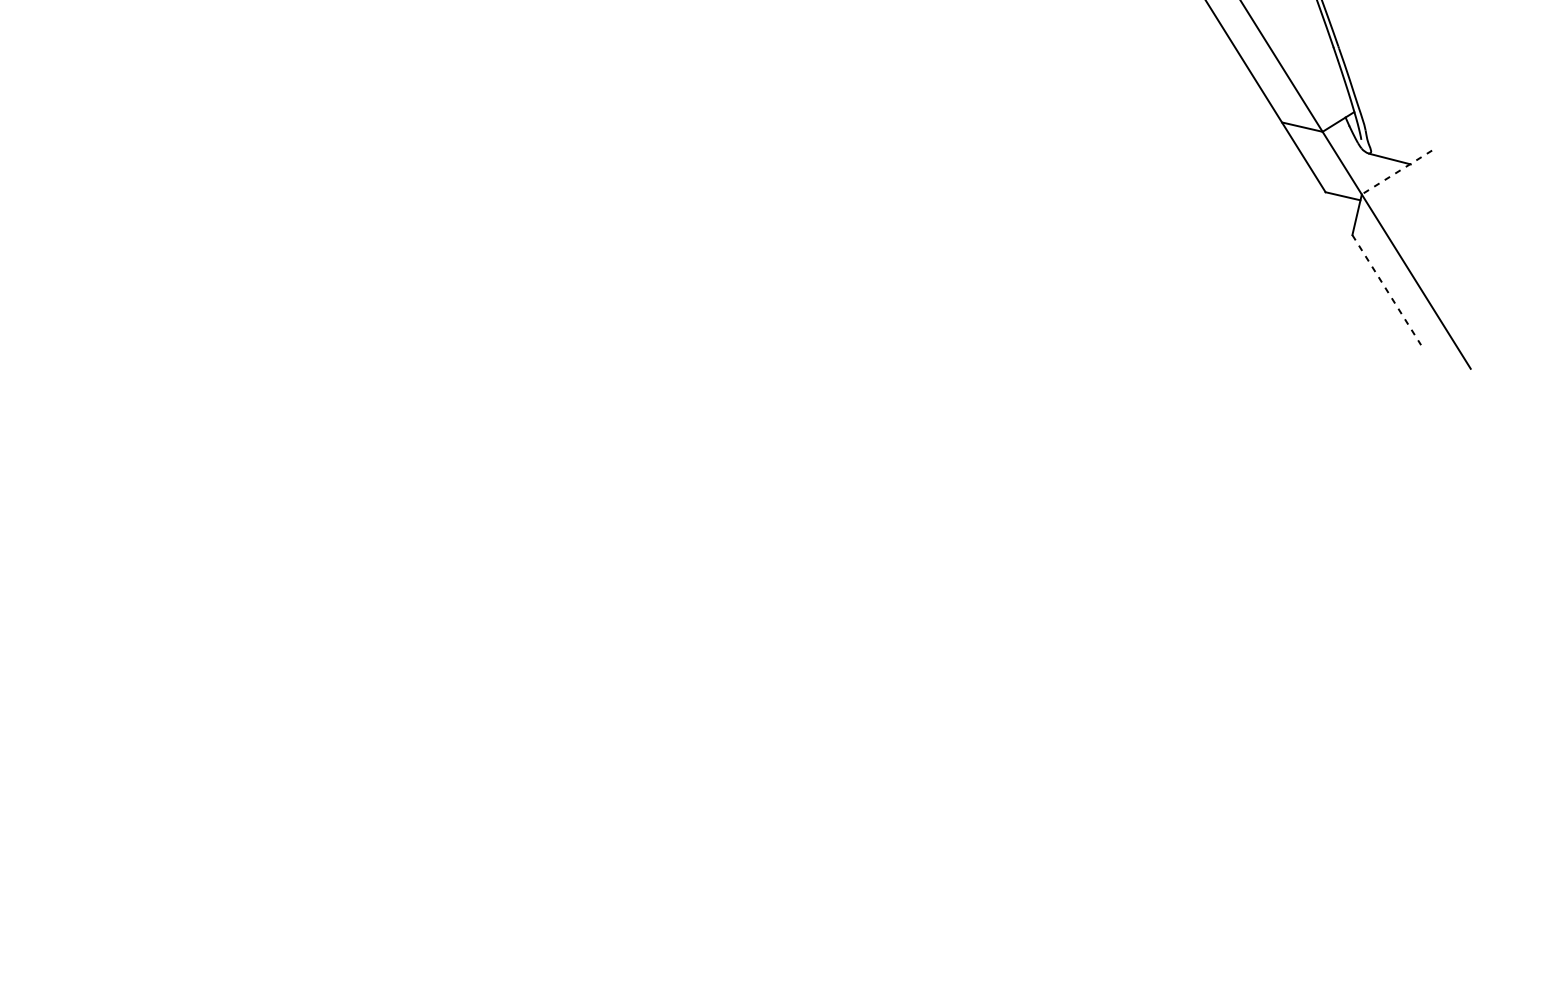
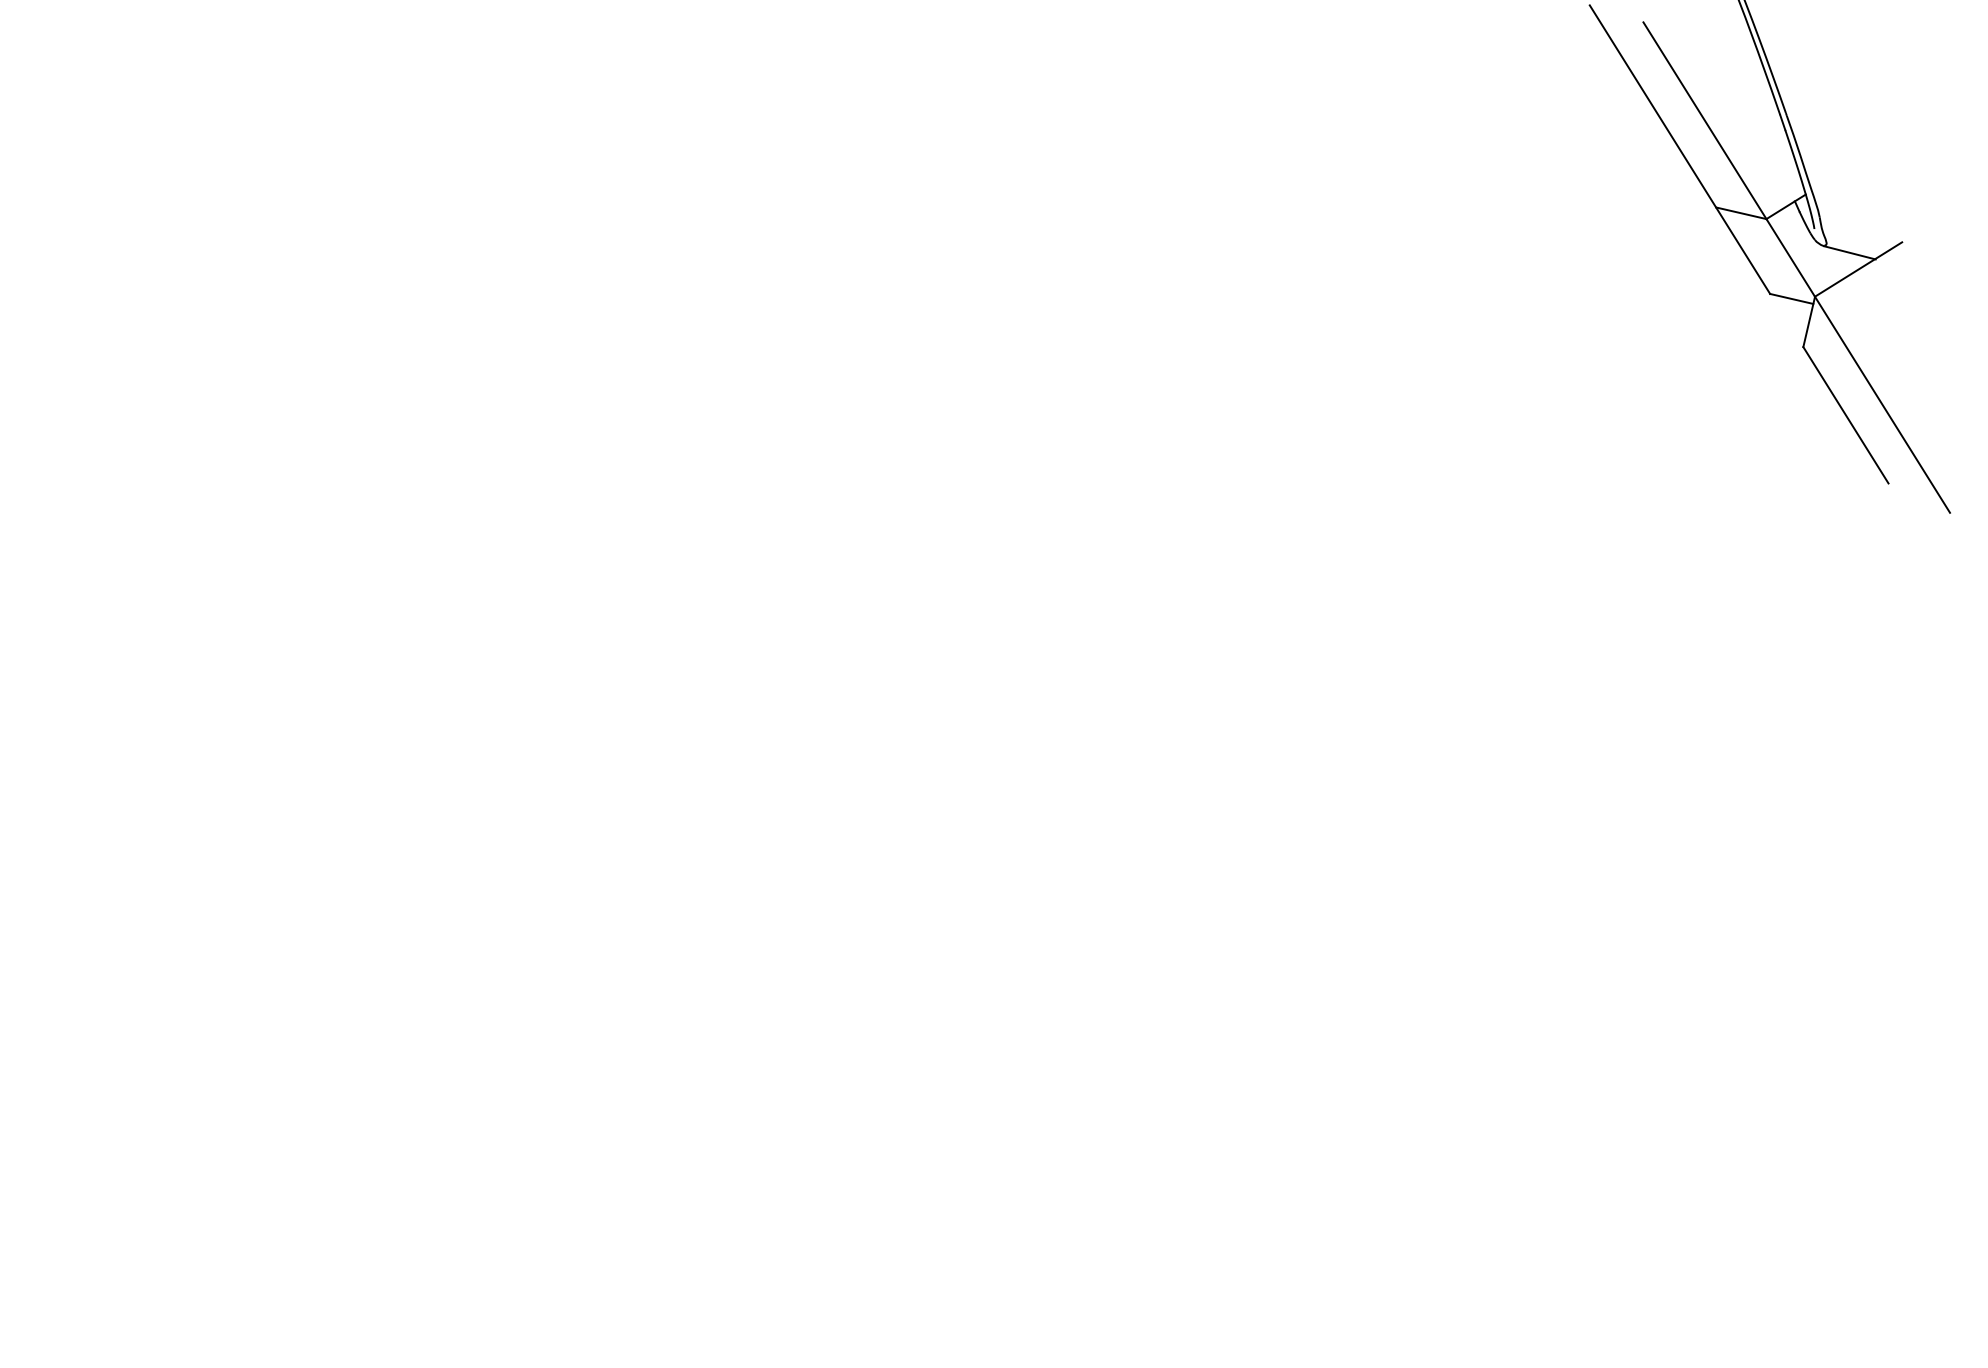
line: (1396, 172) -> (1858, 269), dashed -> solid
line: (1387, 290) -> (1846, 415), dashed -> solid

